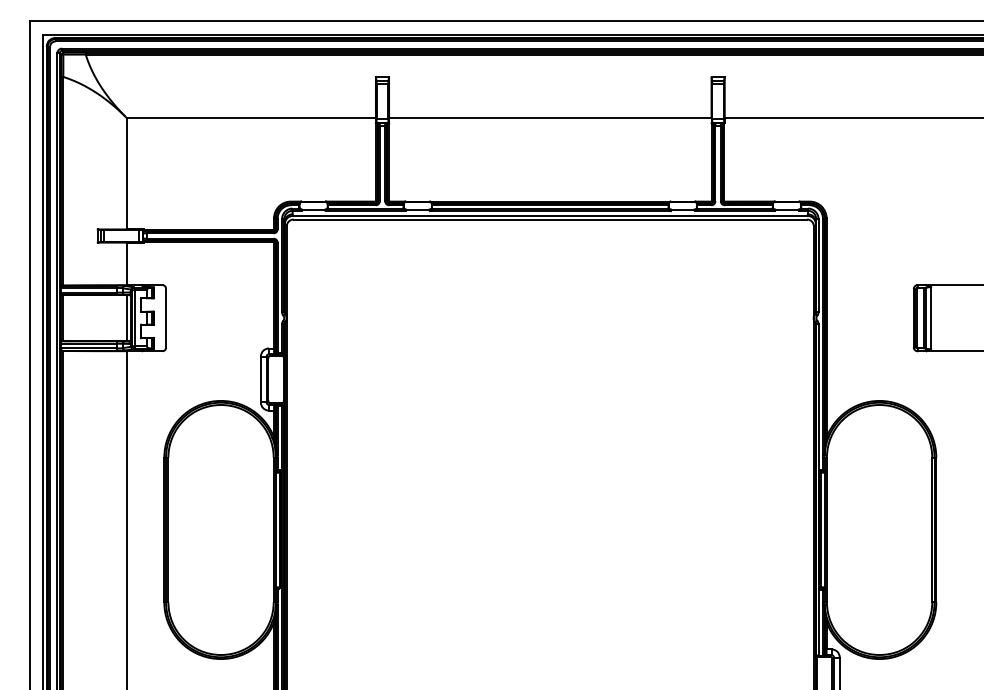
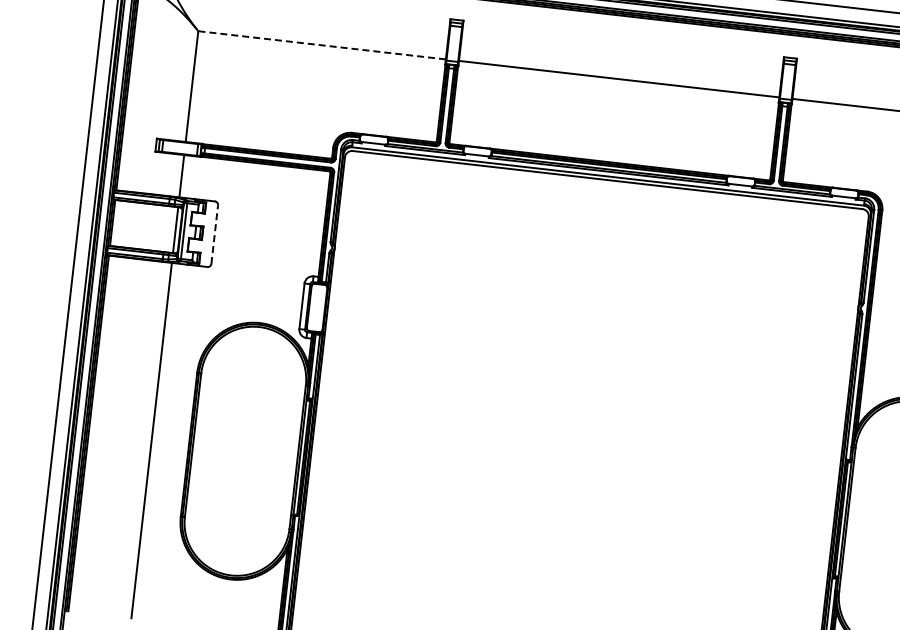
line: (251, 117) -> (322, 44), solid -> dashed
line: (166, 318) -> (215, 234), solid -> dashed

